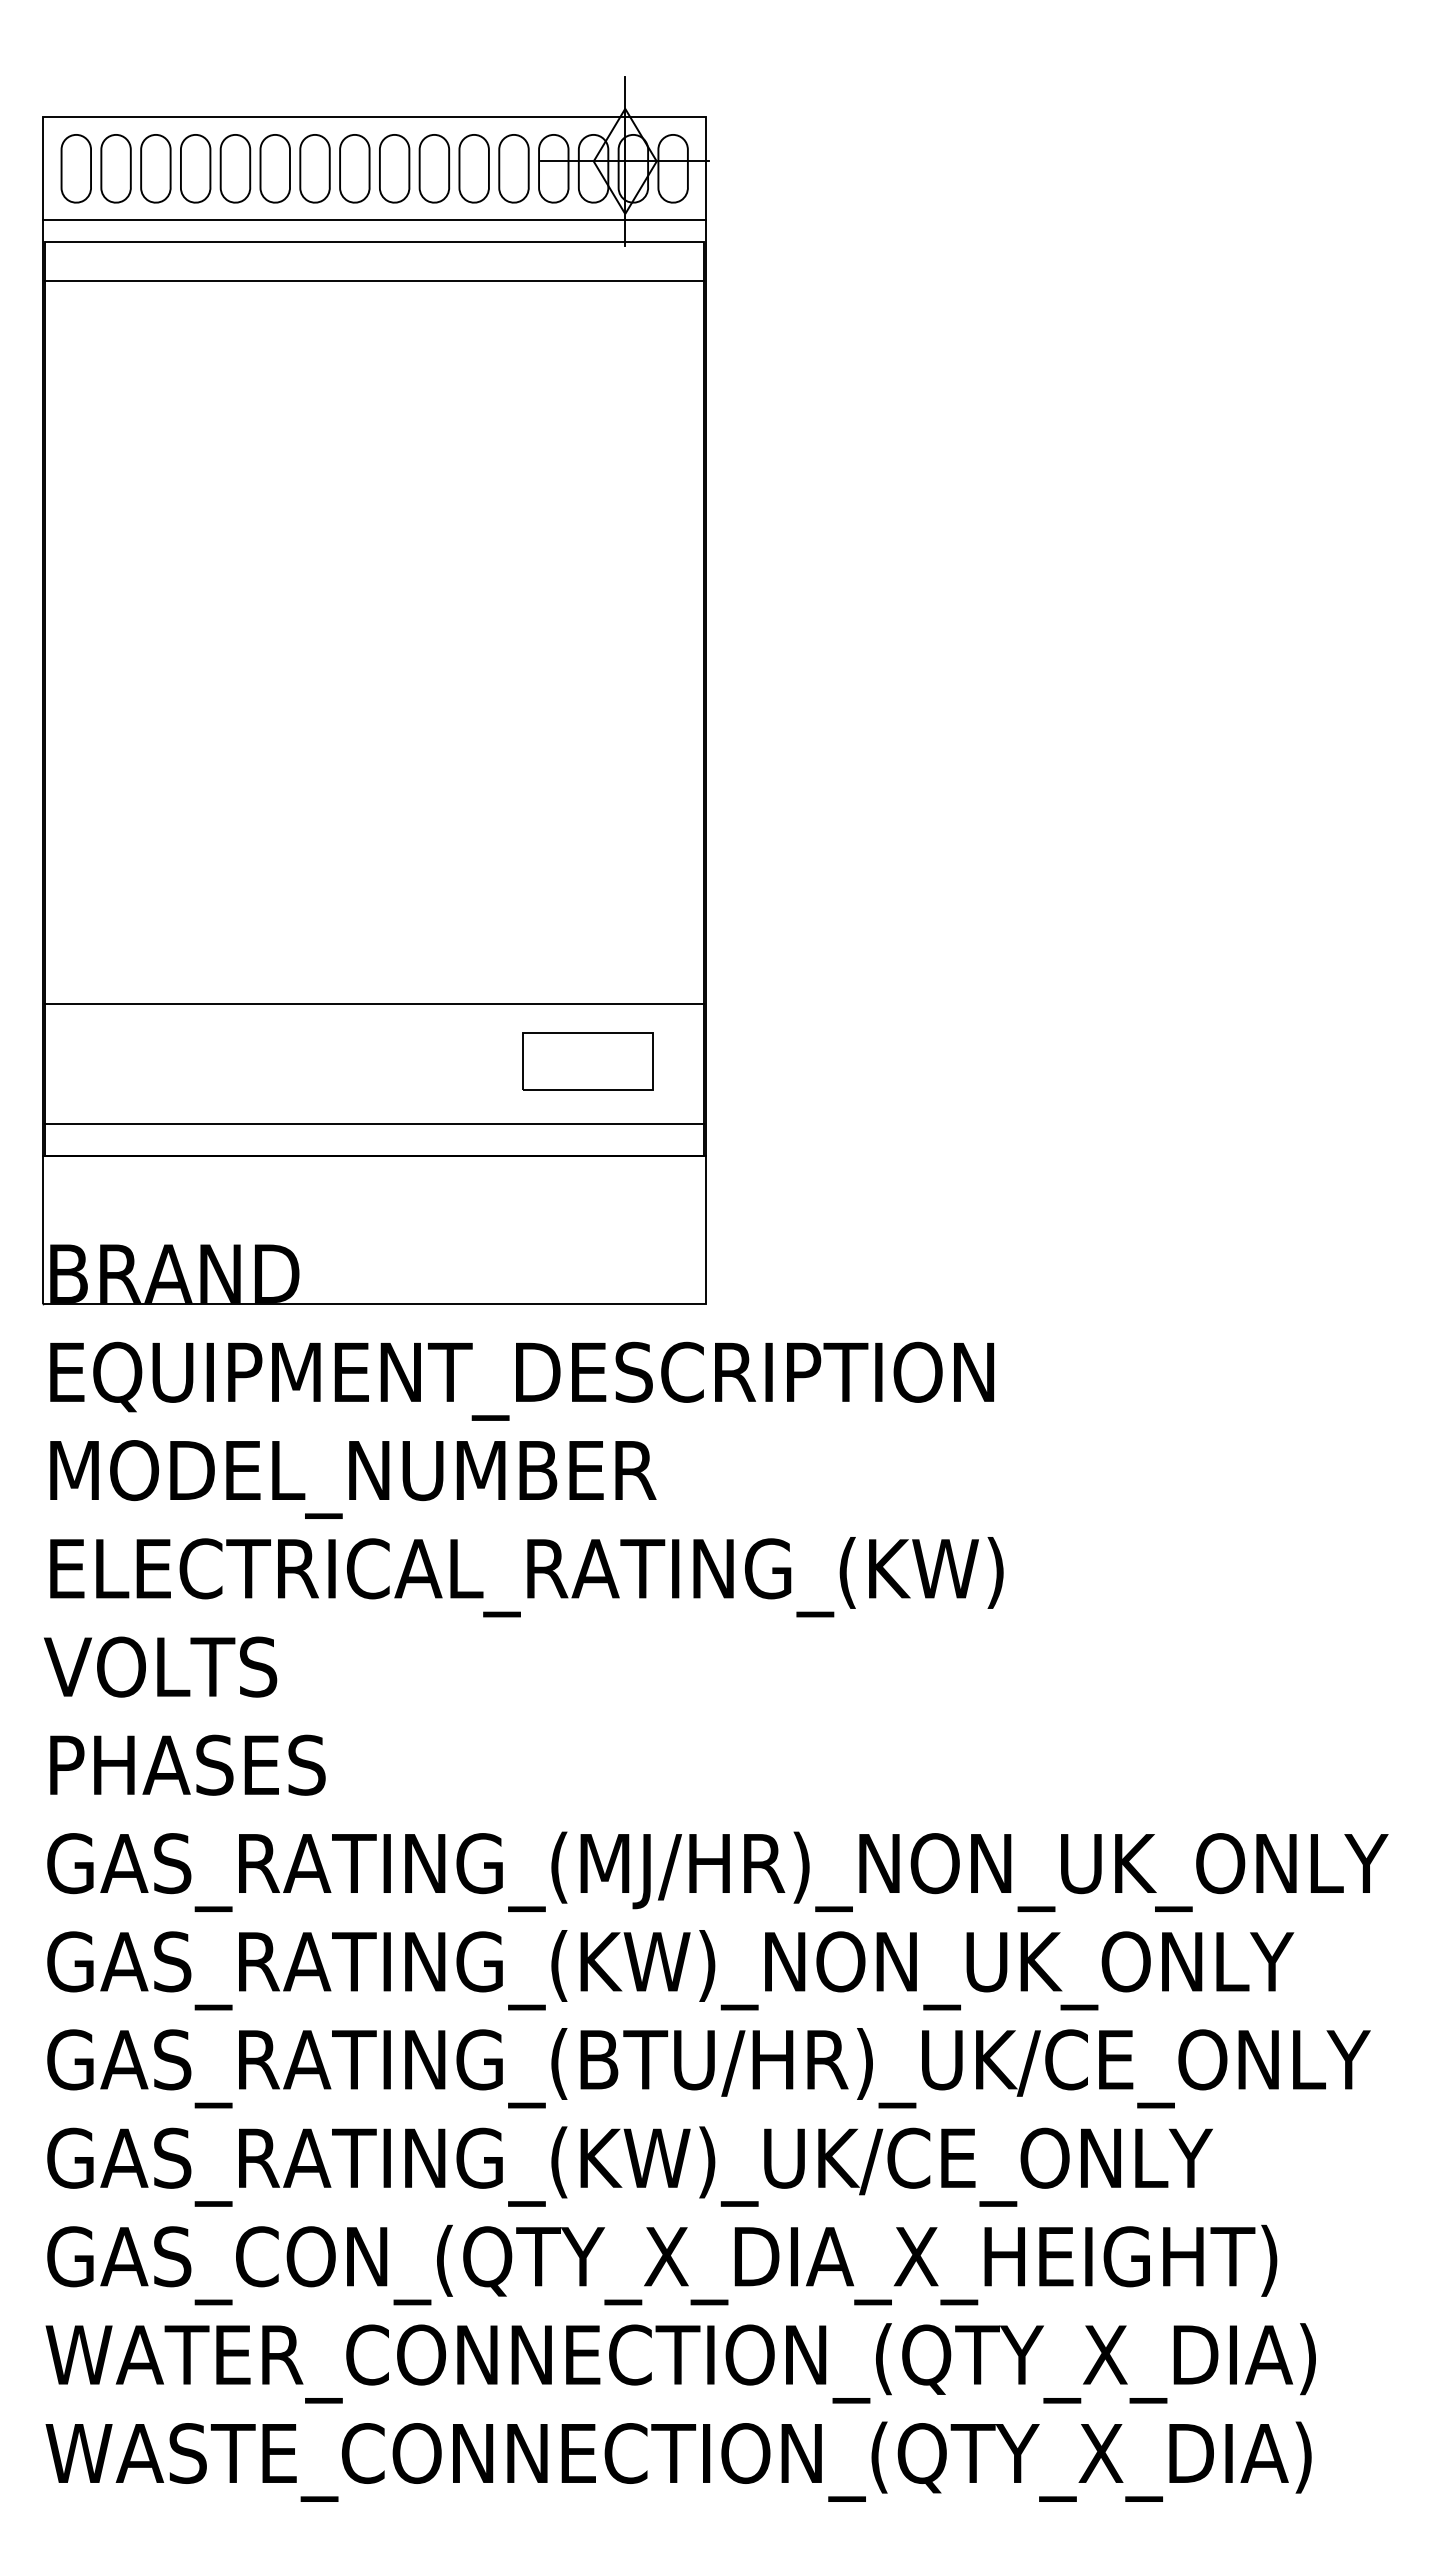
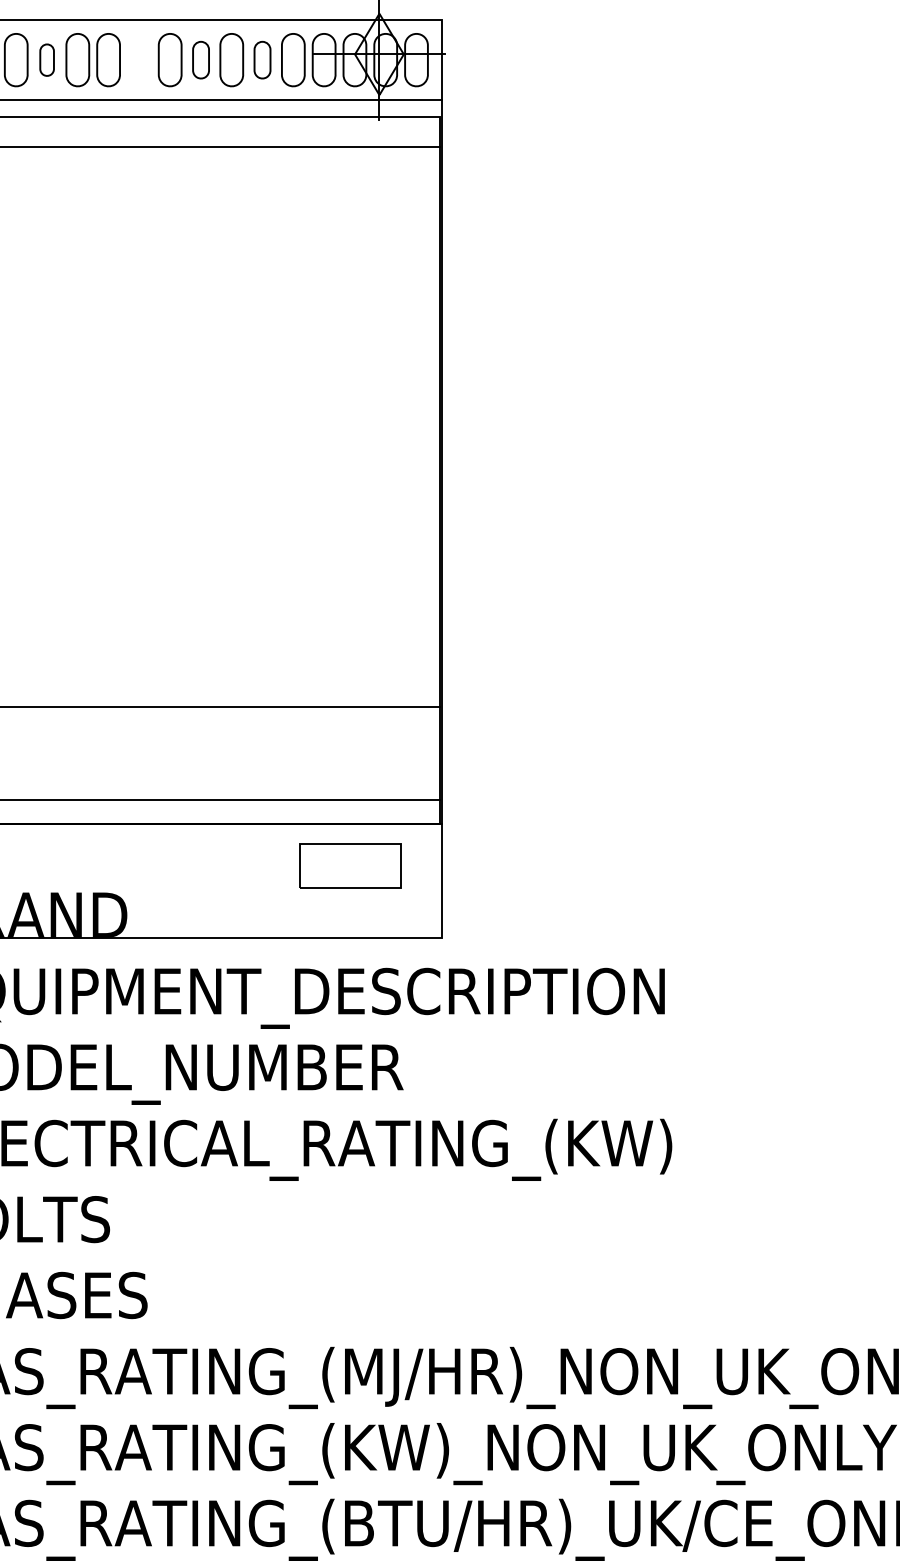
part: (195, 168) -> (46, 59), size x0.6
part: (314, 168) -> (138, 59), removed
part: (394, 168) -> (200, 59), size x0.7
part: (473, 168) -> (262, 59), size x0.7
part: (587, 1061) -> (350, 866), moved

